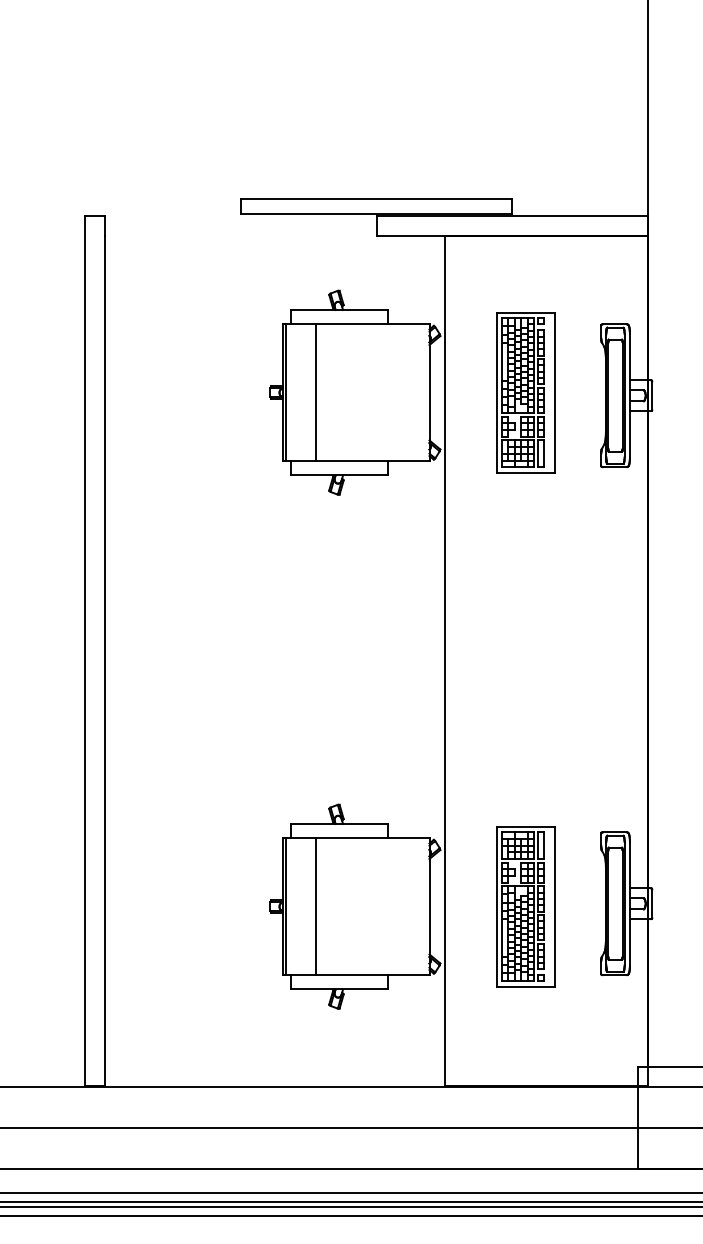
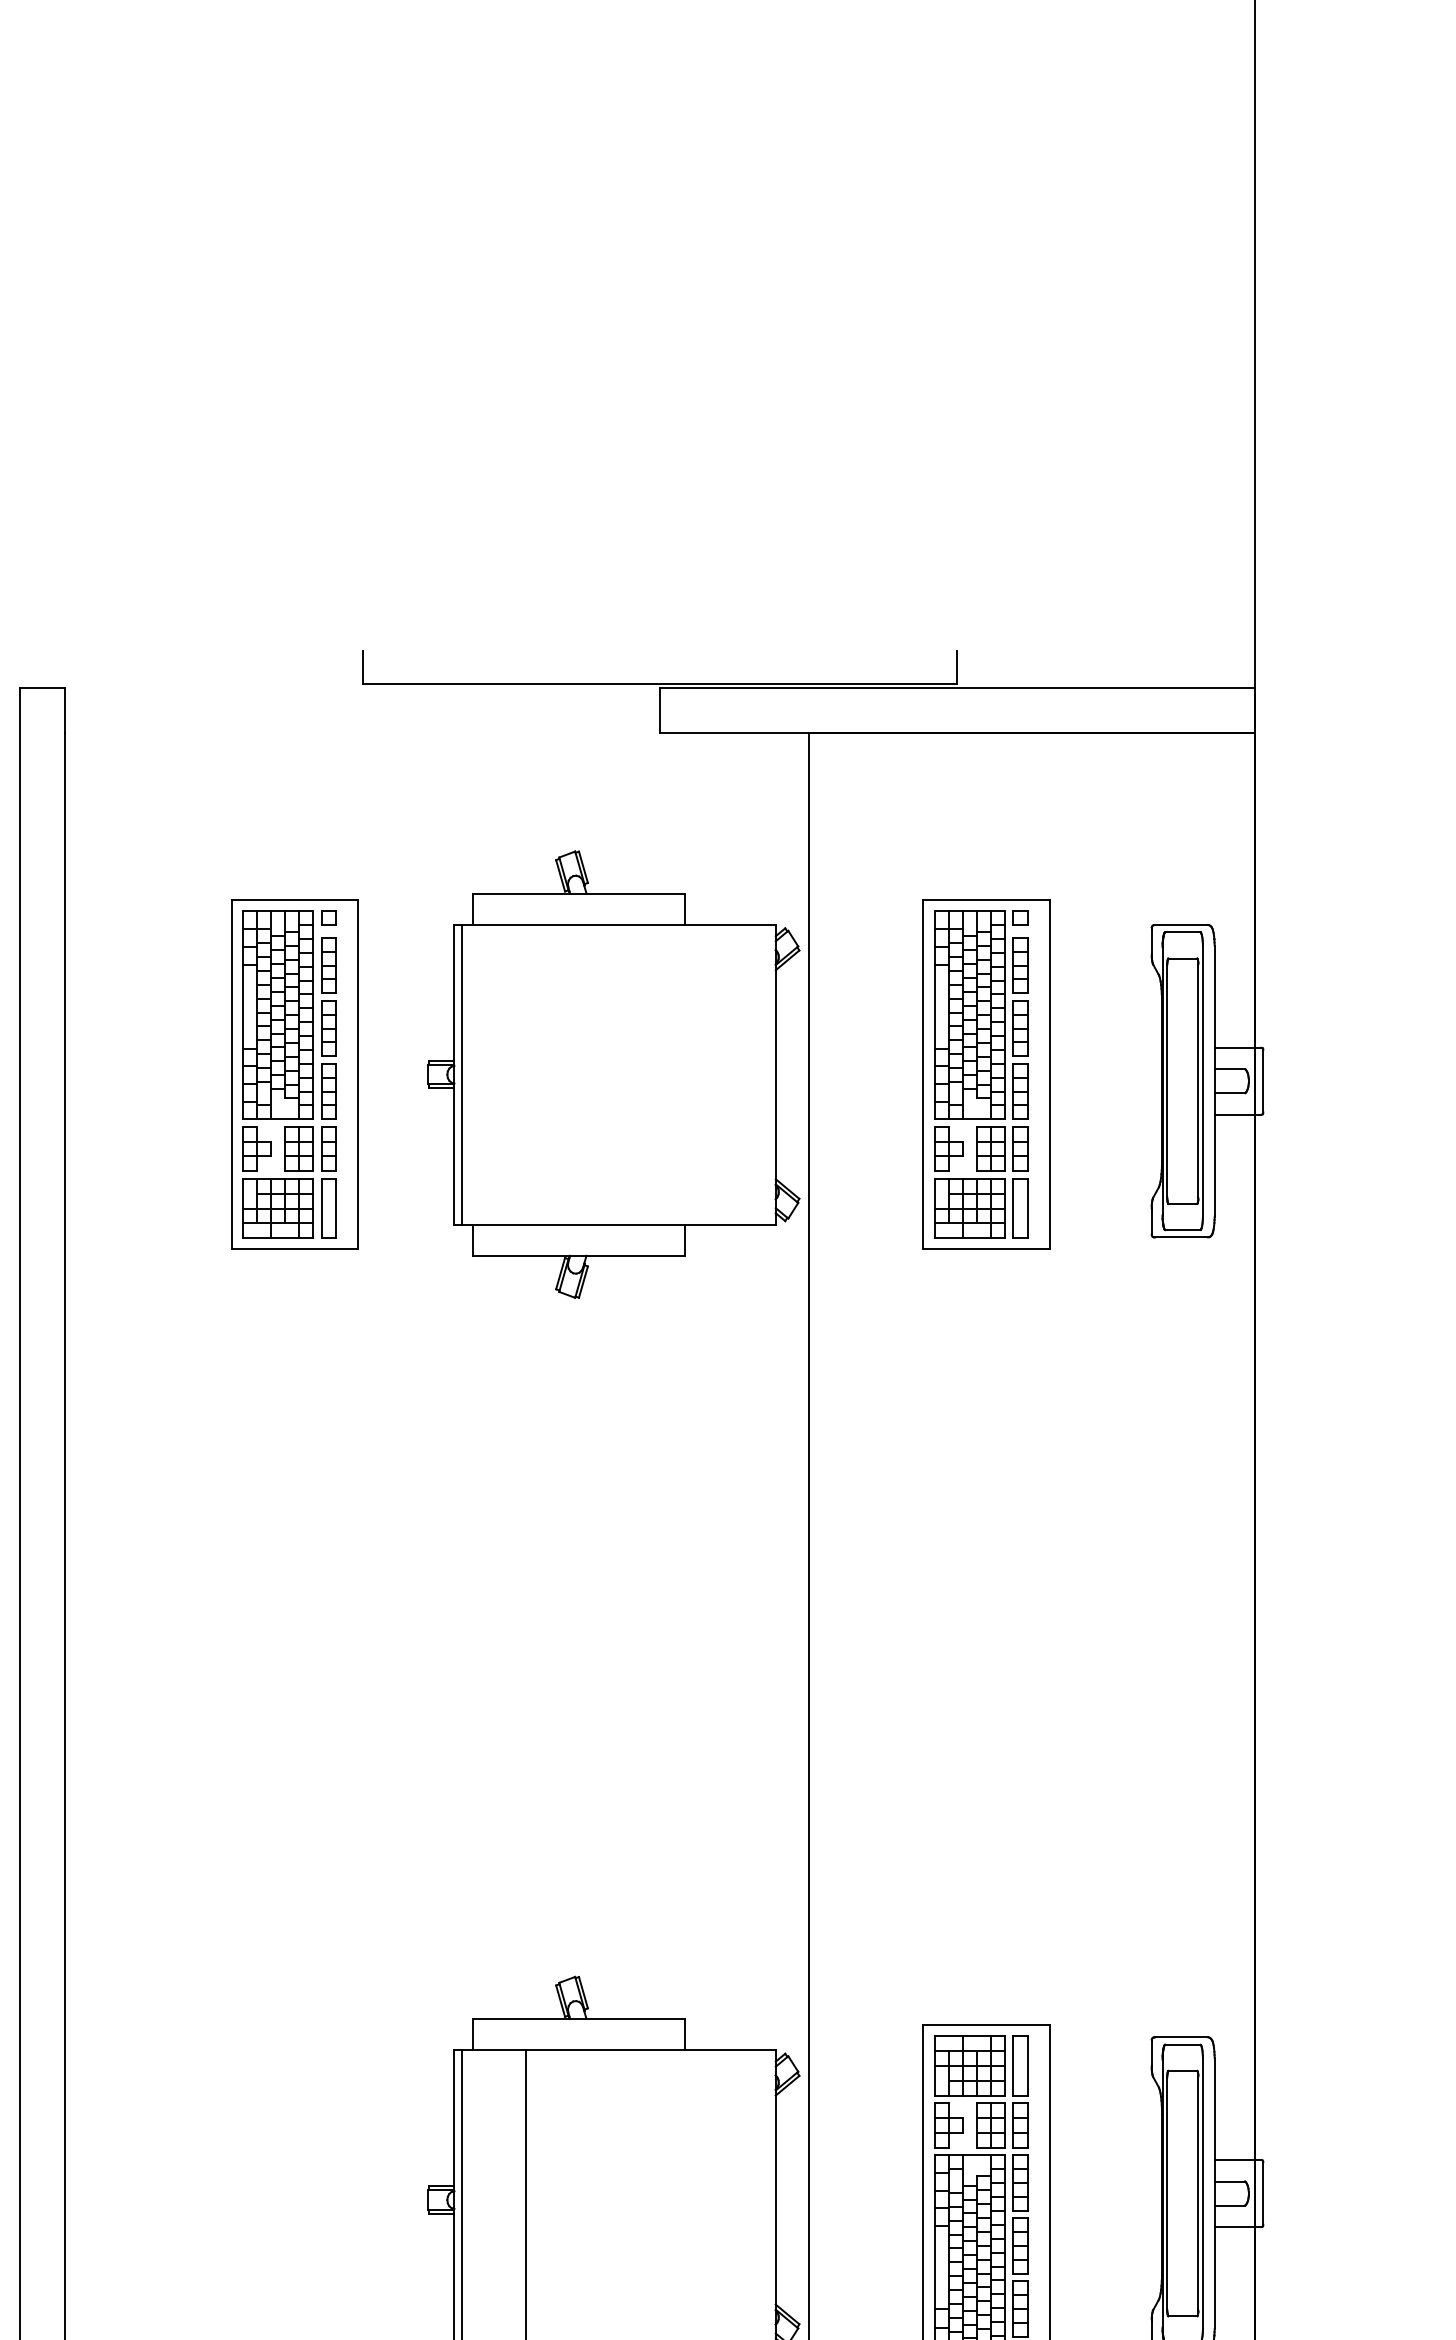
line: (376, 199) -> (659, 651), removed
part: (209, 392) -> (294, 1074), added
line: (315, 392) -> (526, 1074), removed

